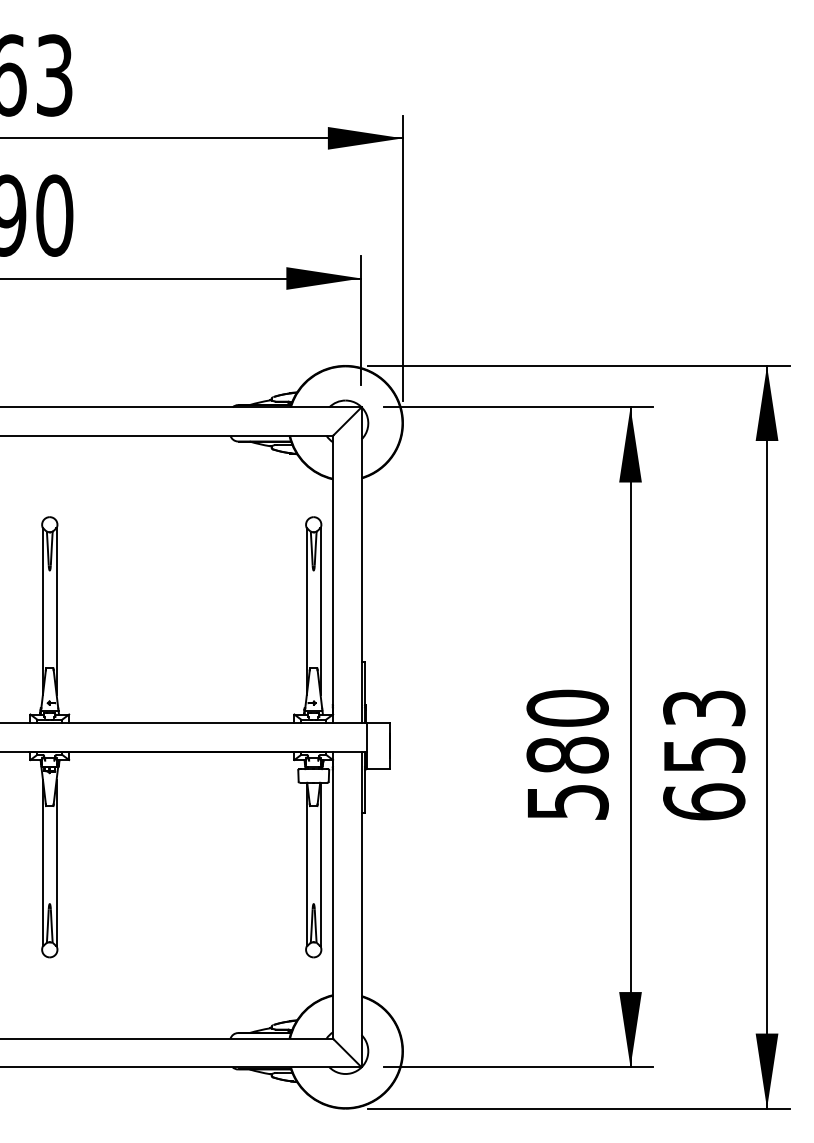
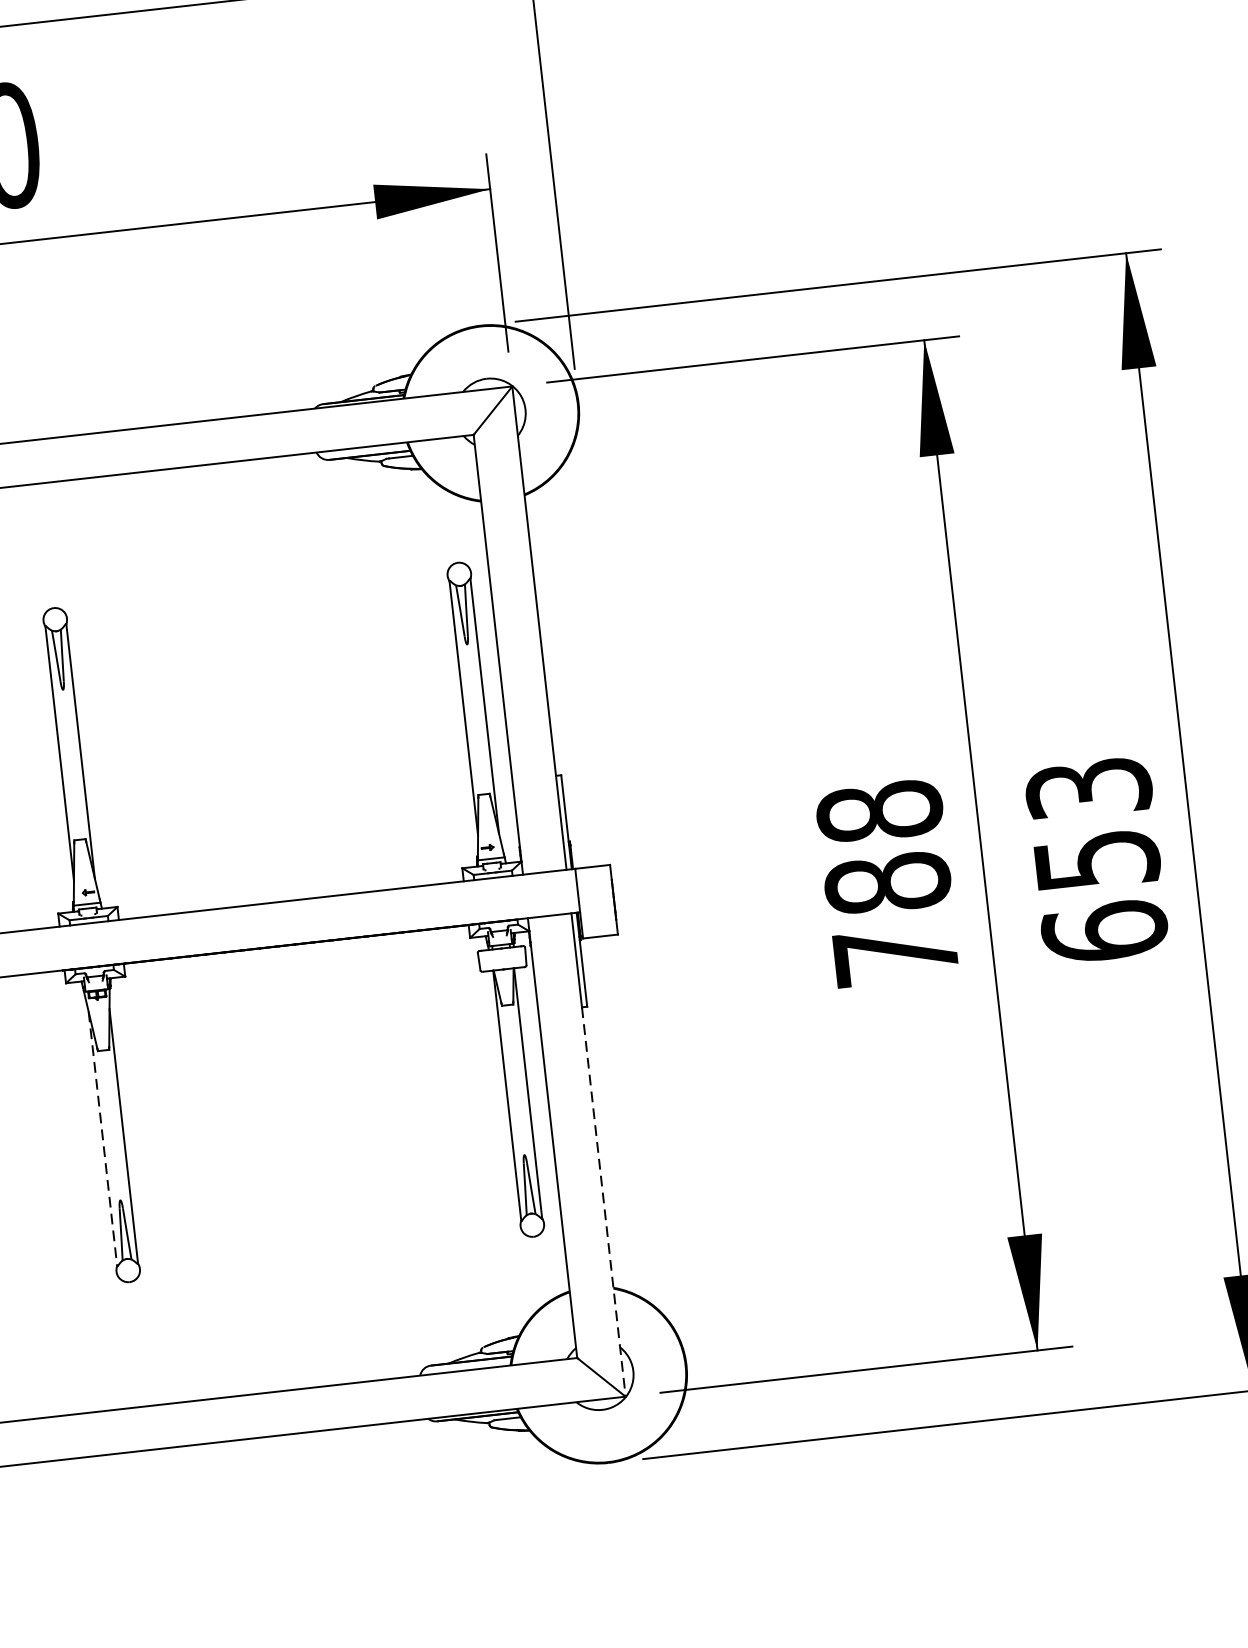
text: (567, 754) -> (887, 882), 580 -> 788
line: (42, 863) -> (102, 1139), solid -> dashed
line: (361, 940) -> (603, 1202), solid -> dashed

